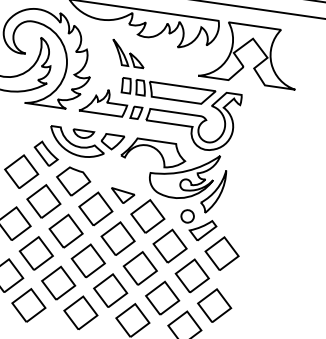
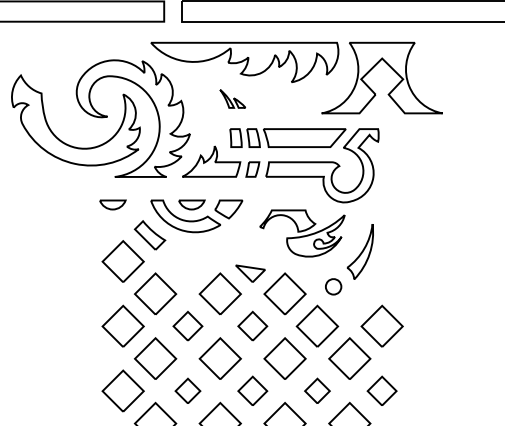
part: (128, 53) -> (232, 98), size x0.6
part: (19, 124) -> (112, 204), added
part: (168, 169) -> (302, 233), size x0.7
part: (72, 181) -> (187, 264), removed
part: (65, 230) -> (187, 325), size x0.7
part: (202, 230) -> (354, 301), removed
part: (118, 238) -> (252, 325), size x0.7
part: (58, 282) -> (187, 390), size x0.6
part: (110, 290) -> (252, 390), size x0.7
part: (162, 297) -> (317, 390), size x0.6
part: (214, 305) -> (381, 390), size x0.7

